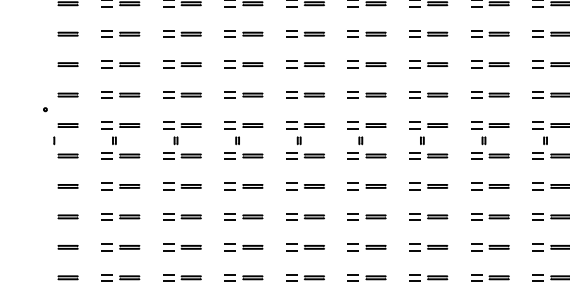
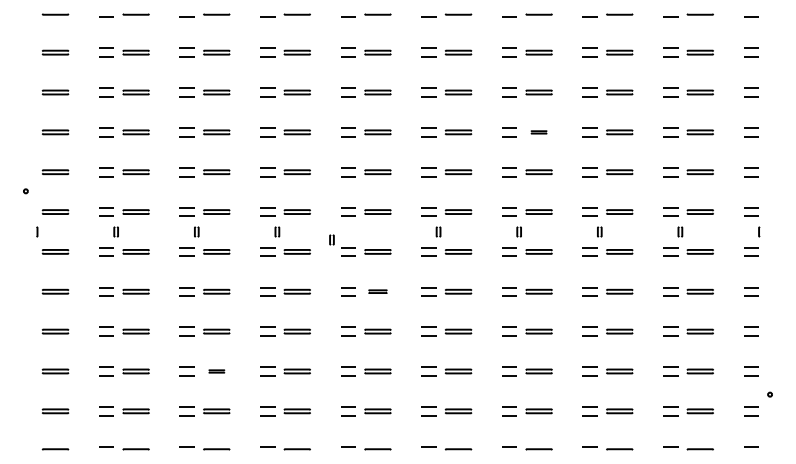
part: (437, 64) -> (538, 132), size x0.6
part: (298, 140) -> (331, 239), moved
part: (314, 186) -> (377, 291), size x0.7
part: (191, 247) -> (216, 371), size x0.6

